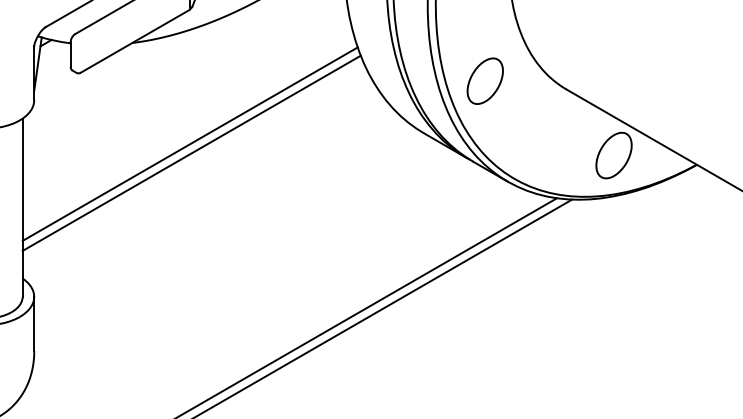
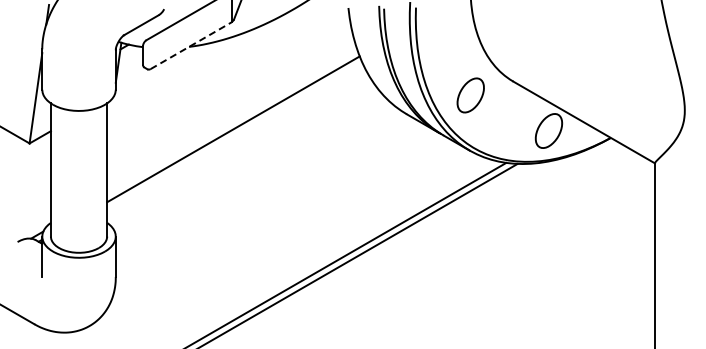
line: (135, 41) -> (191, 45), solid -> dashed
part: (484, 81) -> (470, 95), moved
line: (190, 144) -> (232, 122), removed

